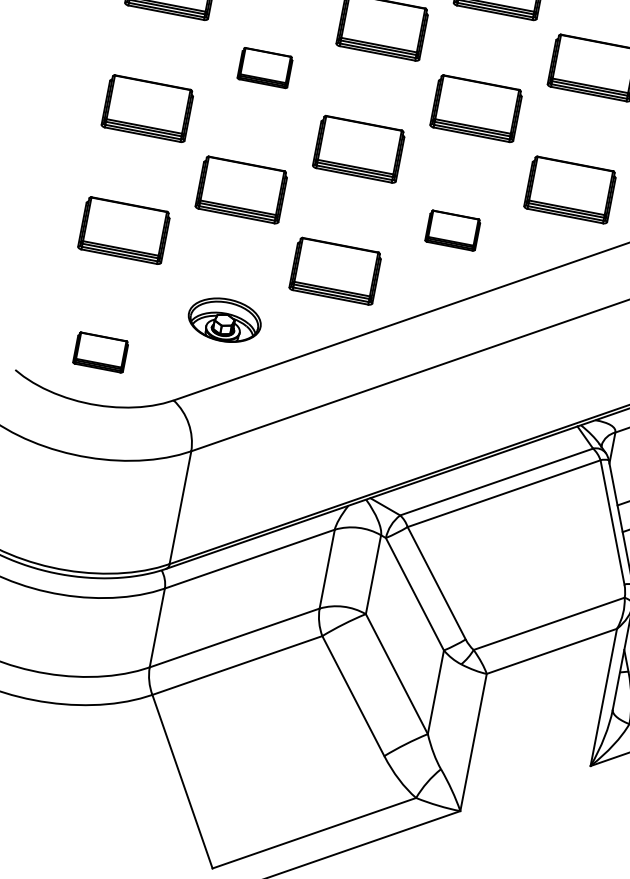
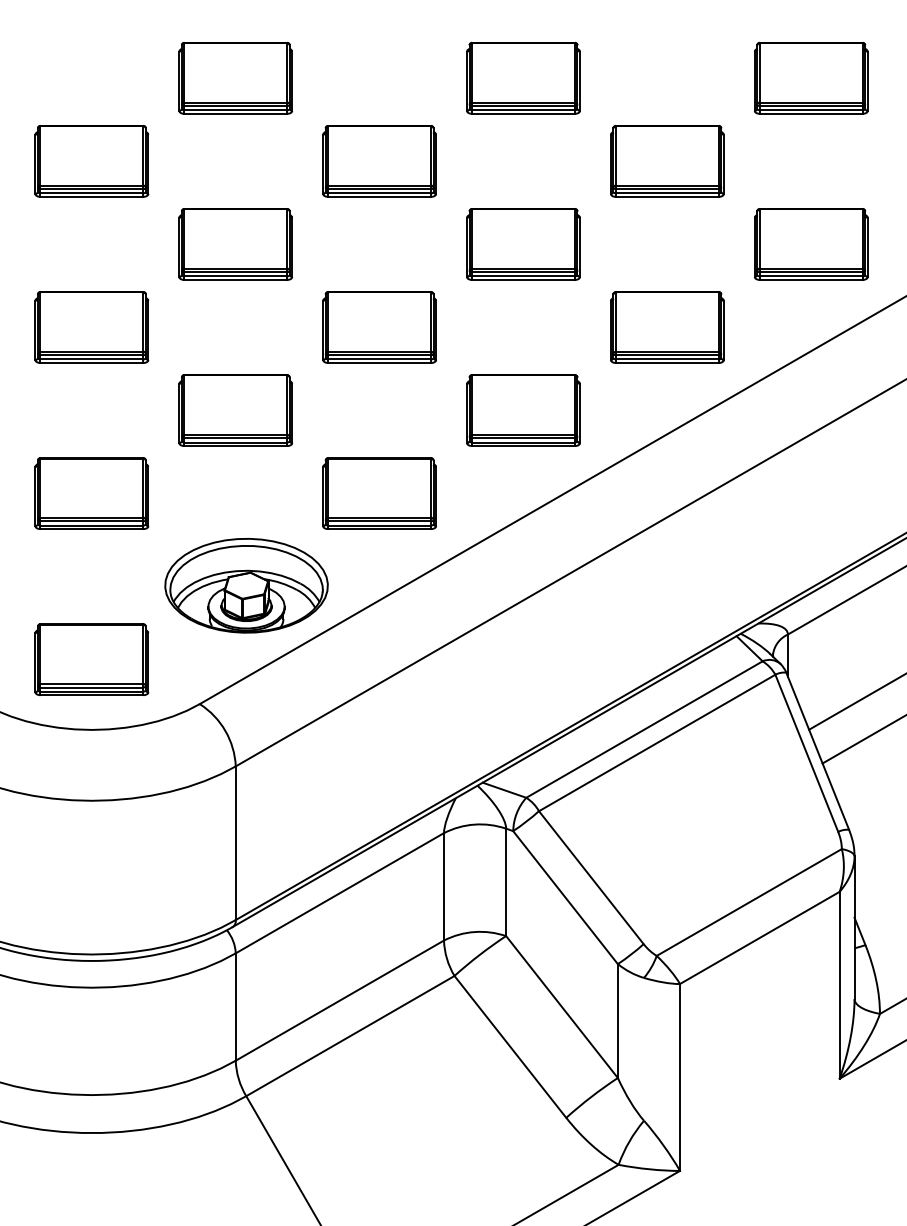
part: (264, 68) -> (235, 244), size x1.67
part: (452, 230) -> (523, 410), size x1.67
part: (224, 319) -> (246, 585), size x1.67
part: (100, 352) -> (91, 659), size x1.67

